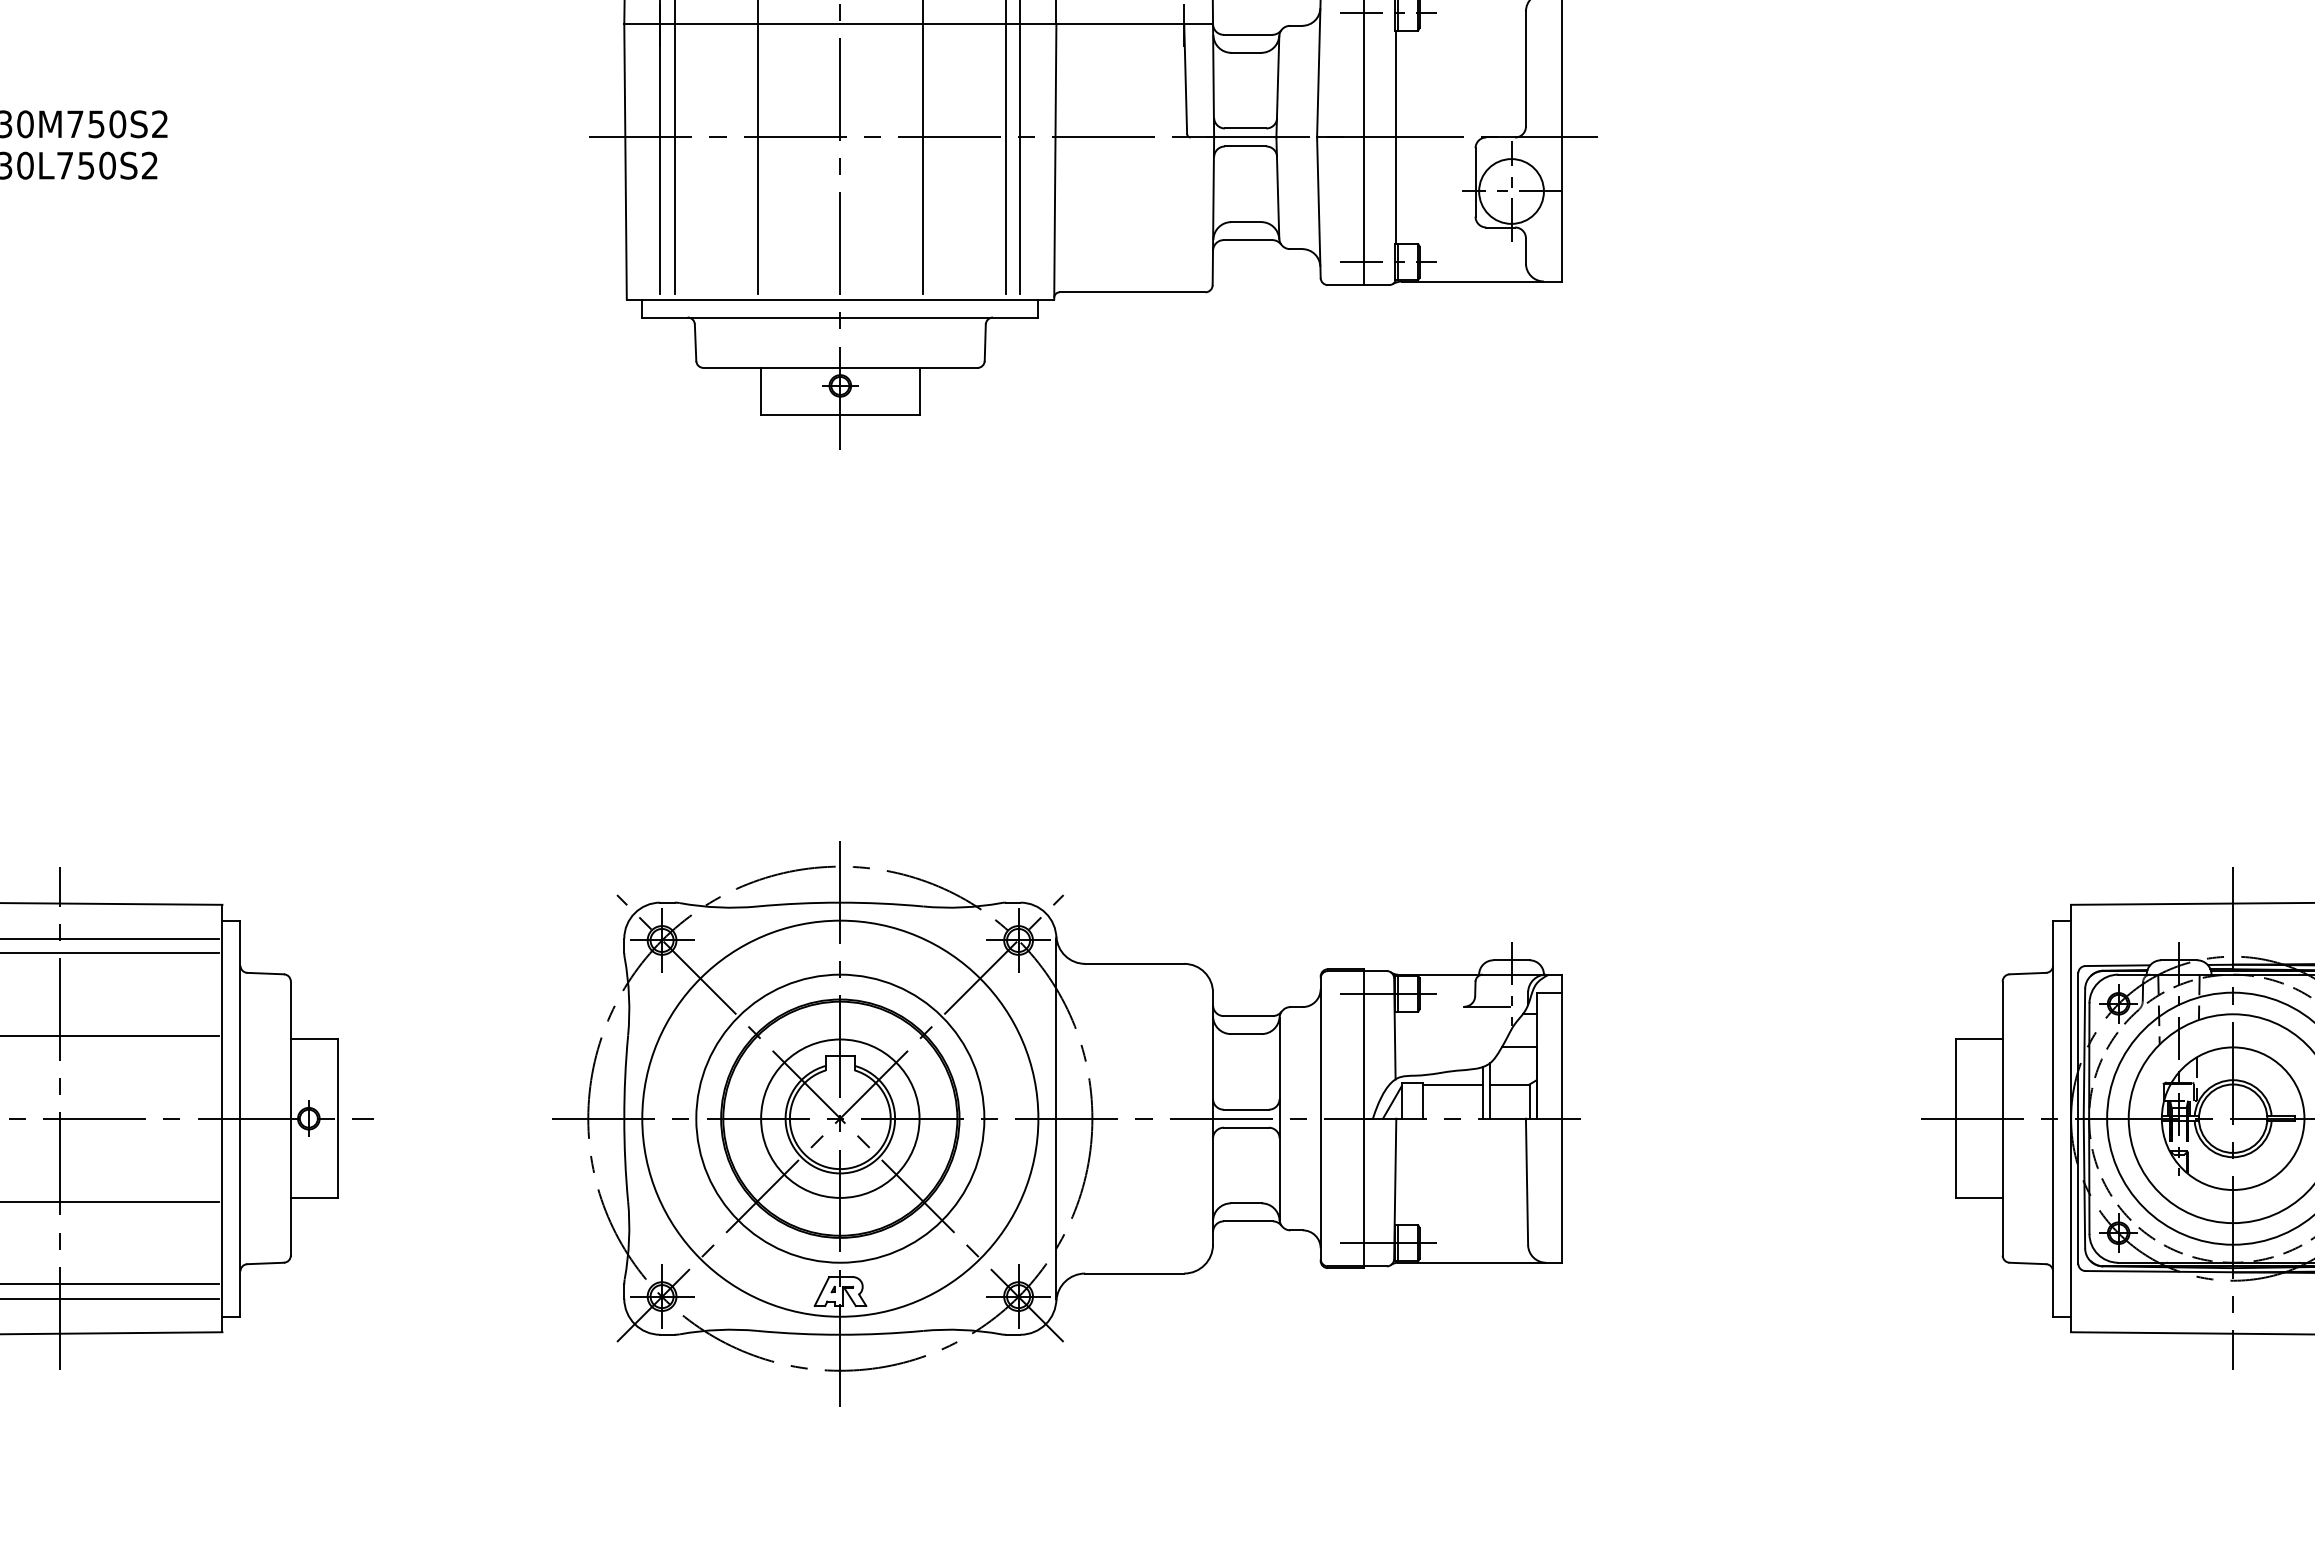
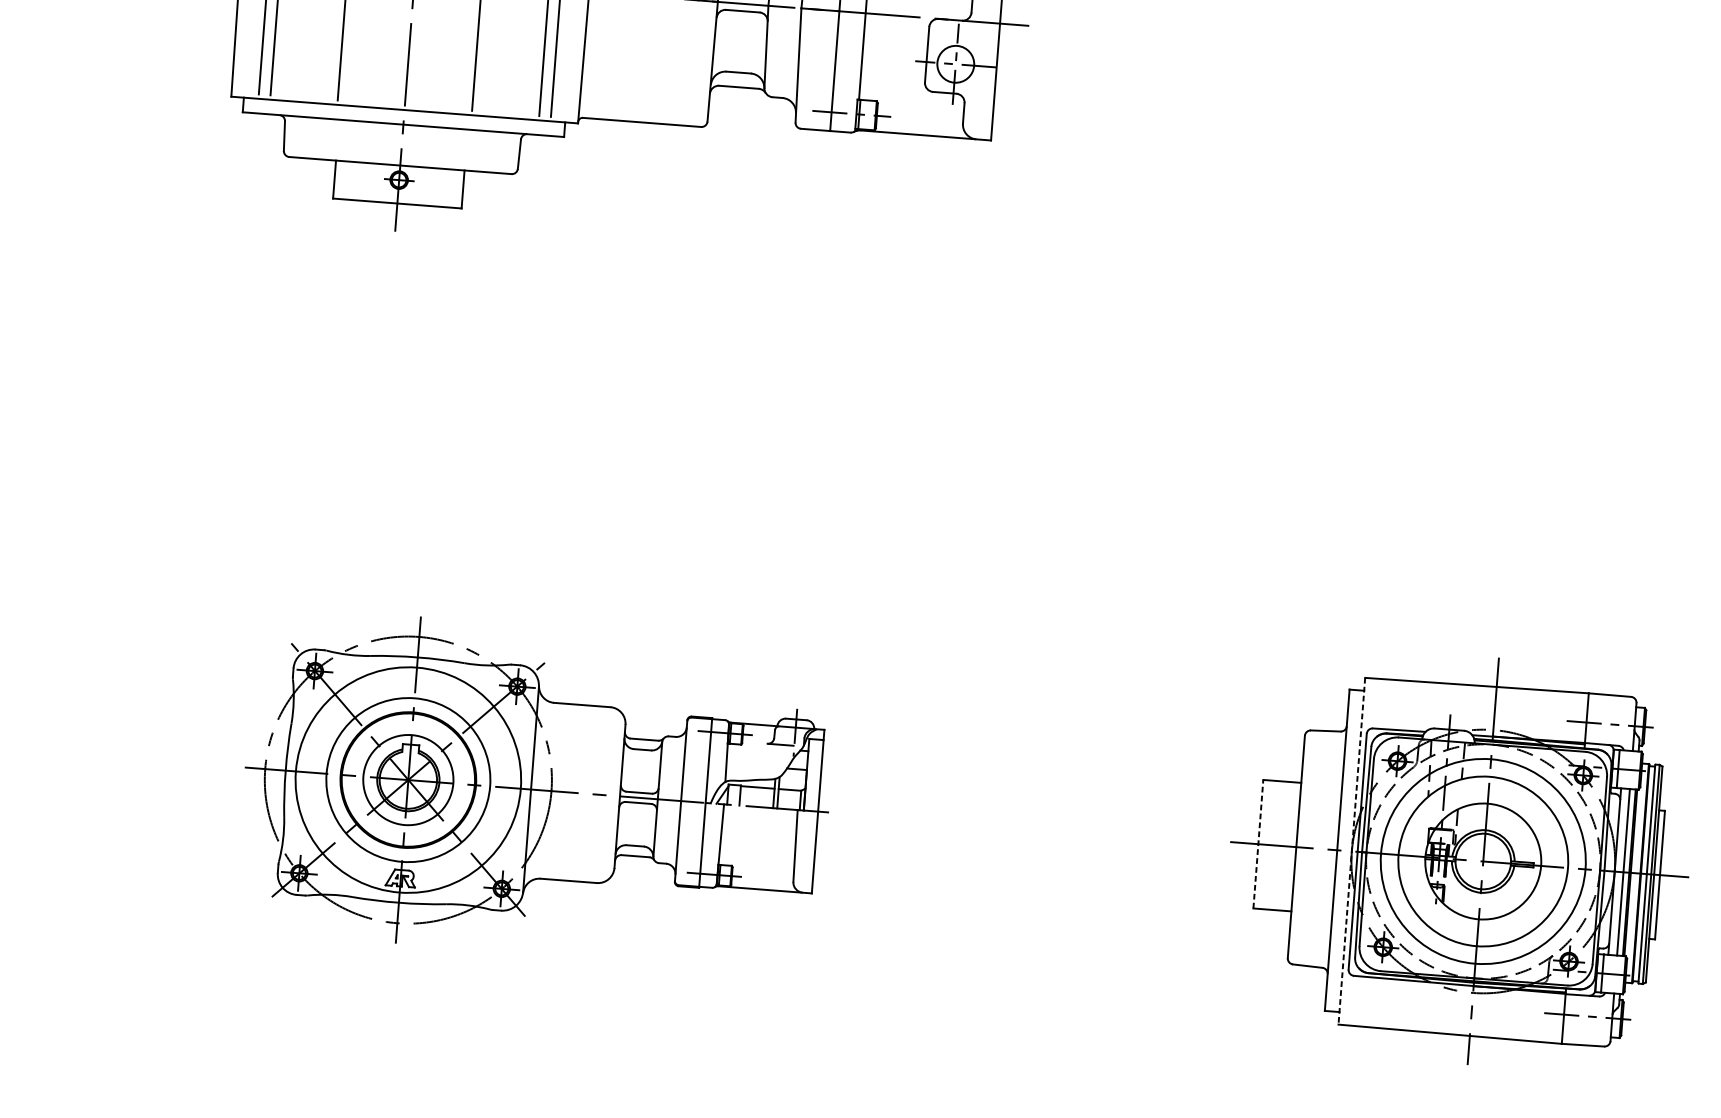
circle: (1511, 191) -> (955, 64), size x0.7
line: (1955, 1118) -> (1258, 844), solid -> dashed
line: (2071, 1118) -> (1352, 851), solid -> dashed
part: (1066, 1123) -> (536, 792), size x0.7

